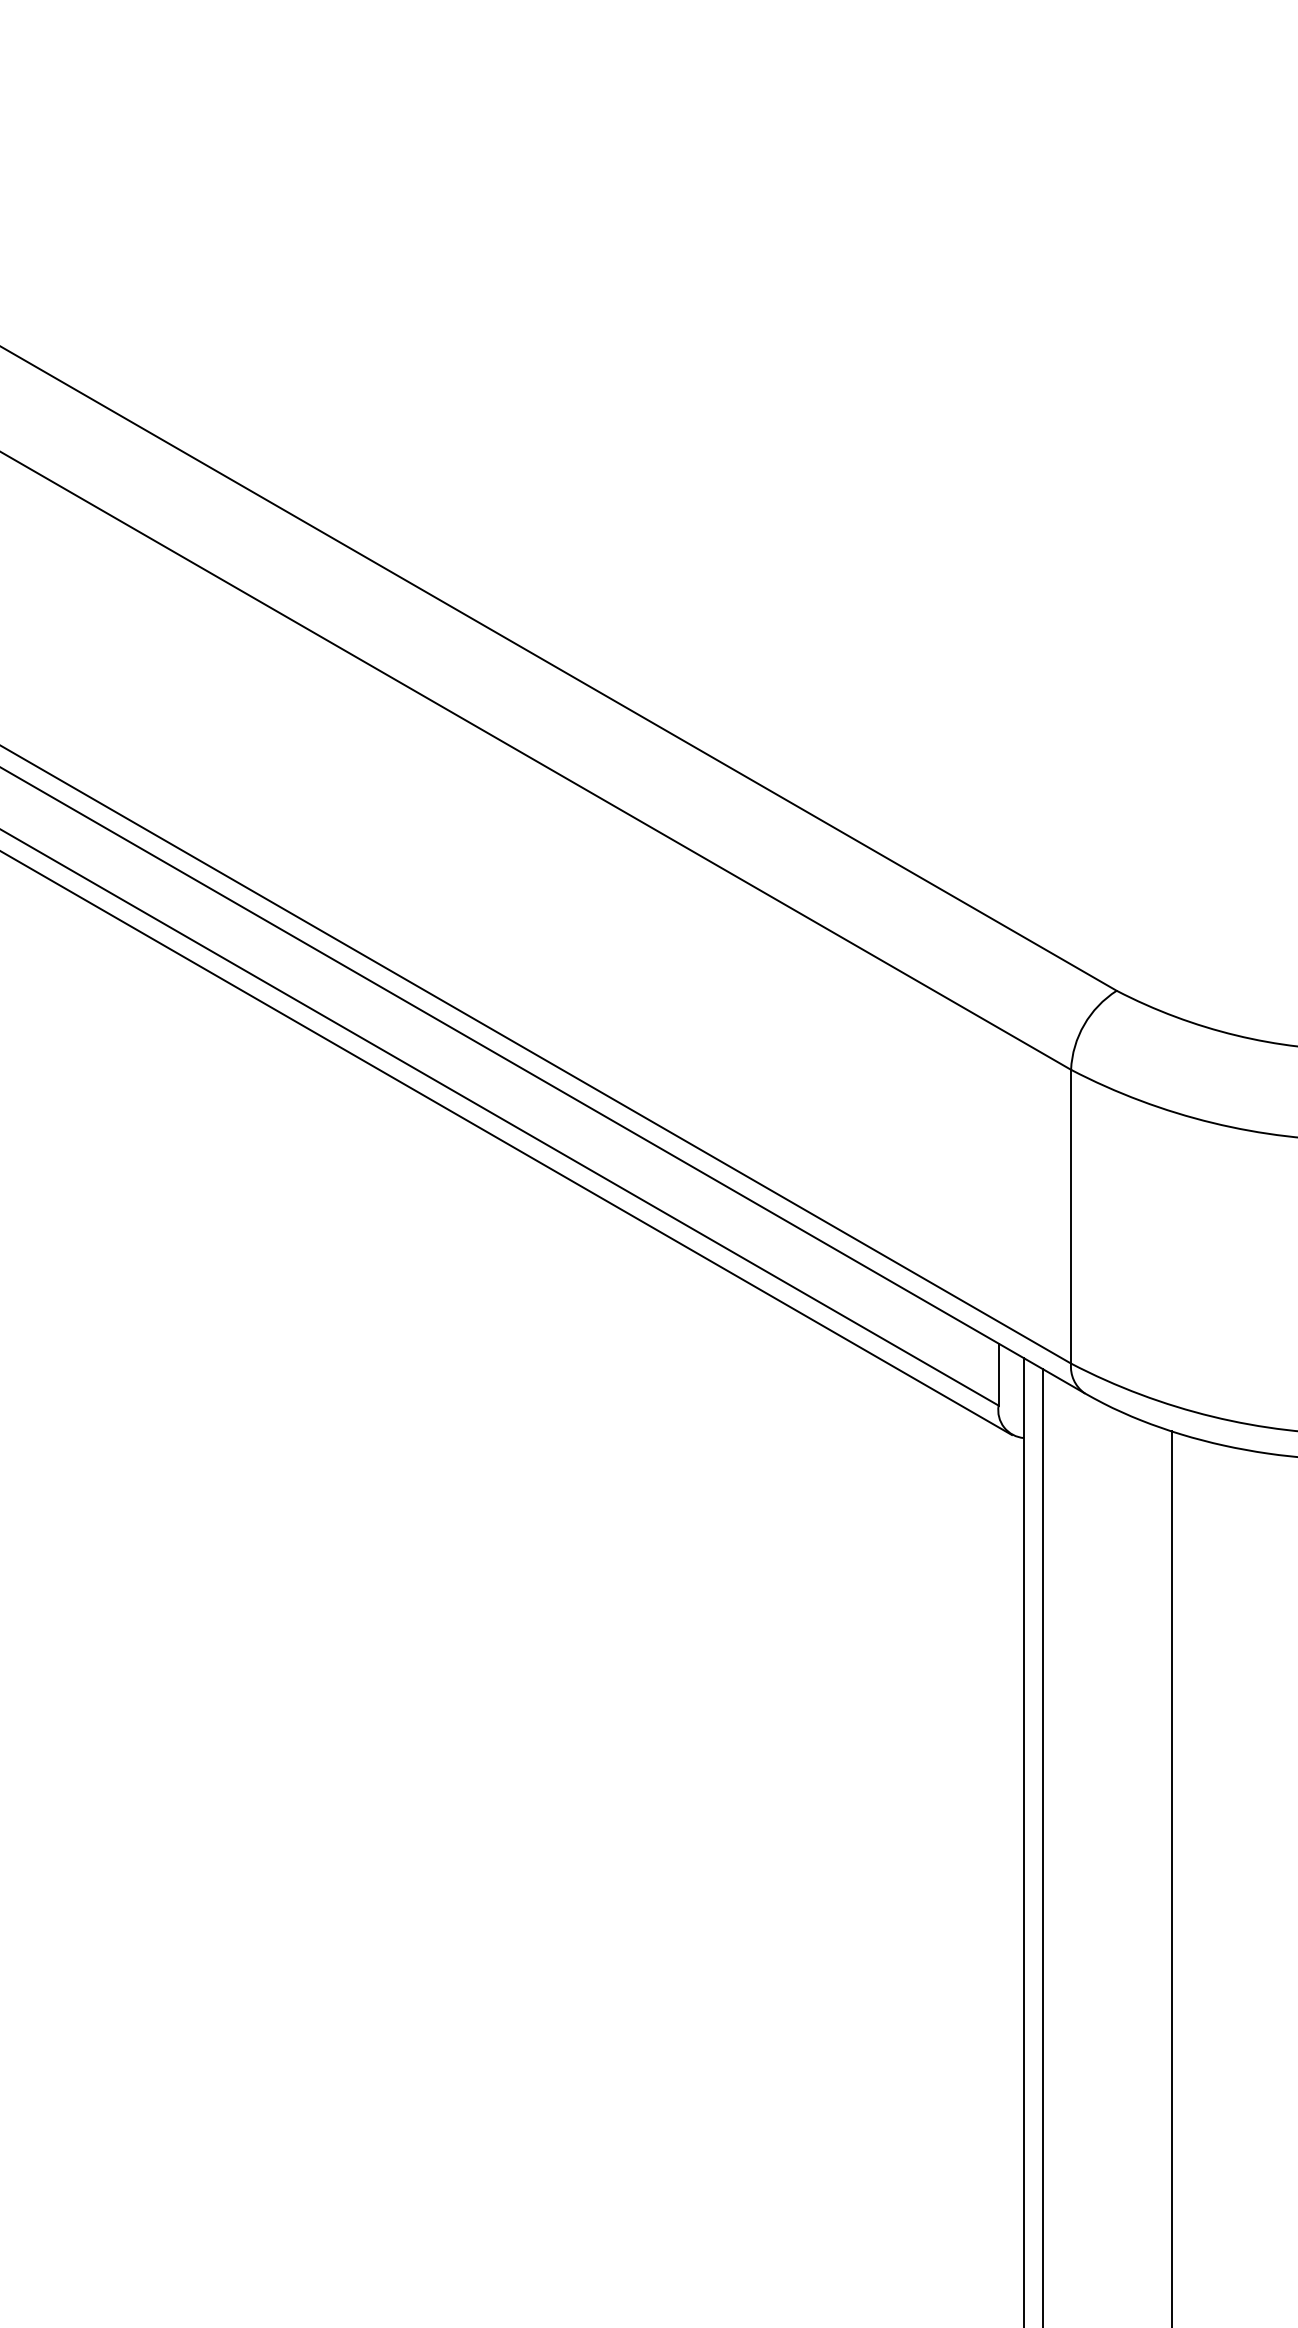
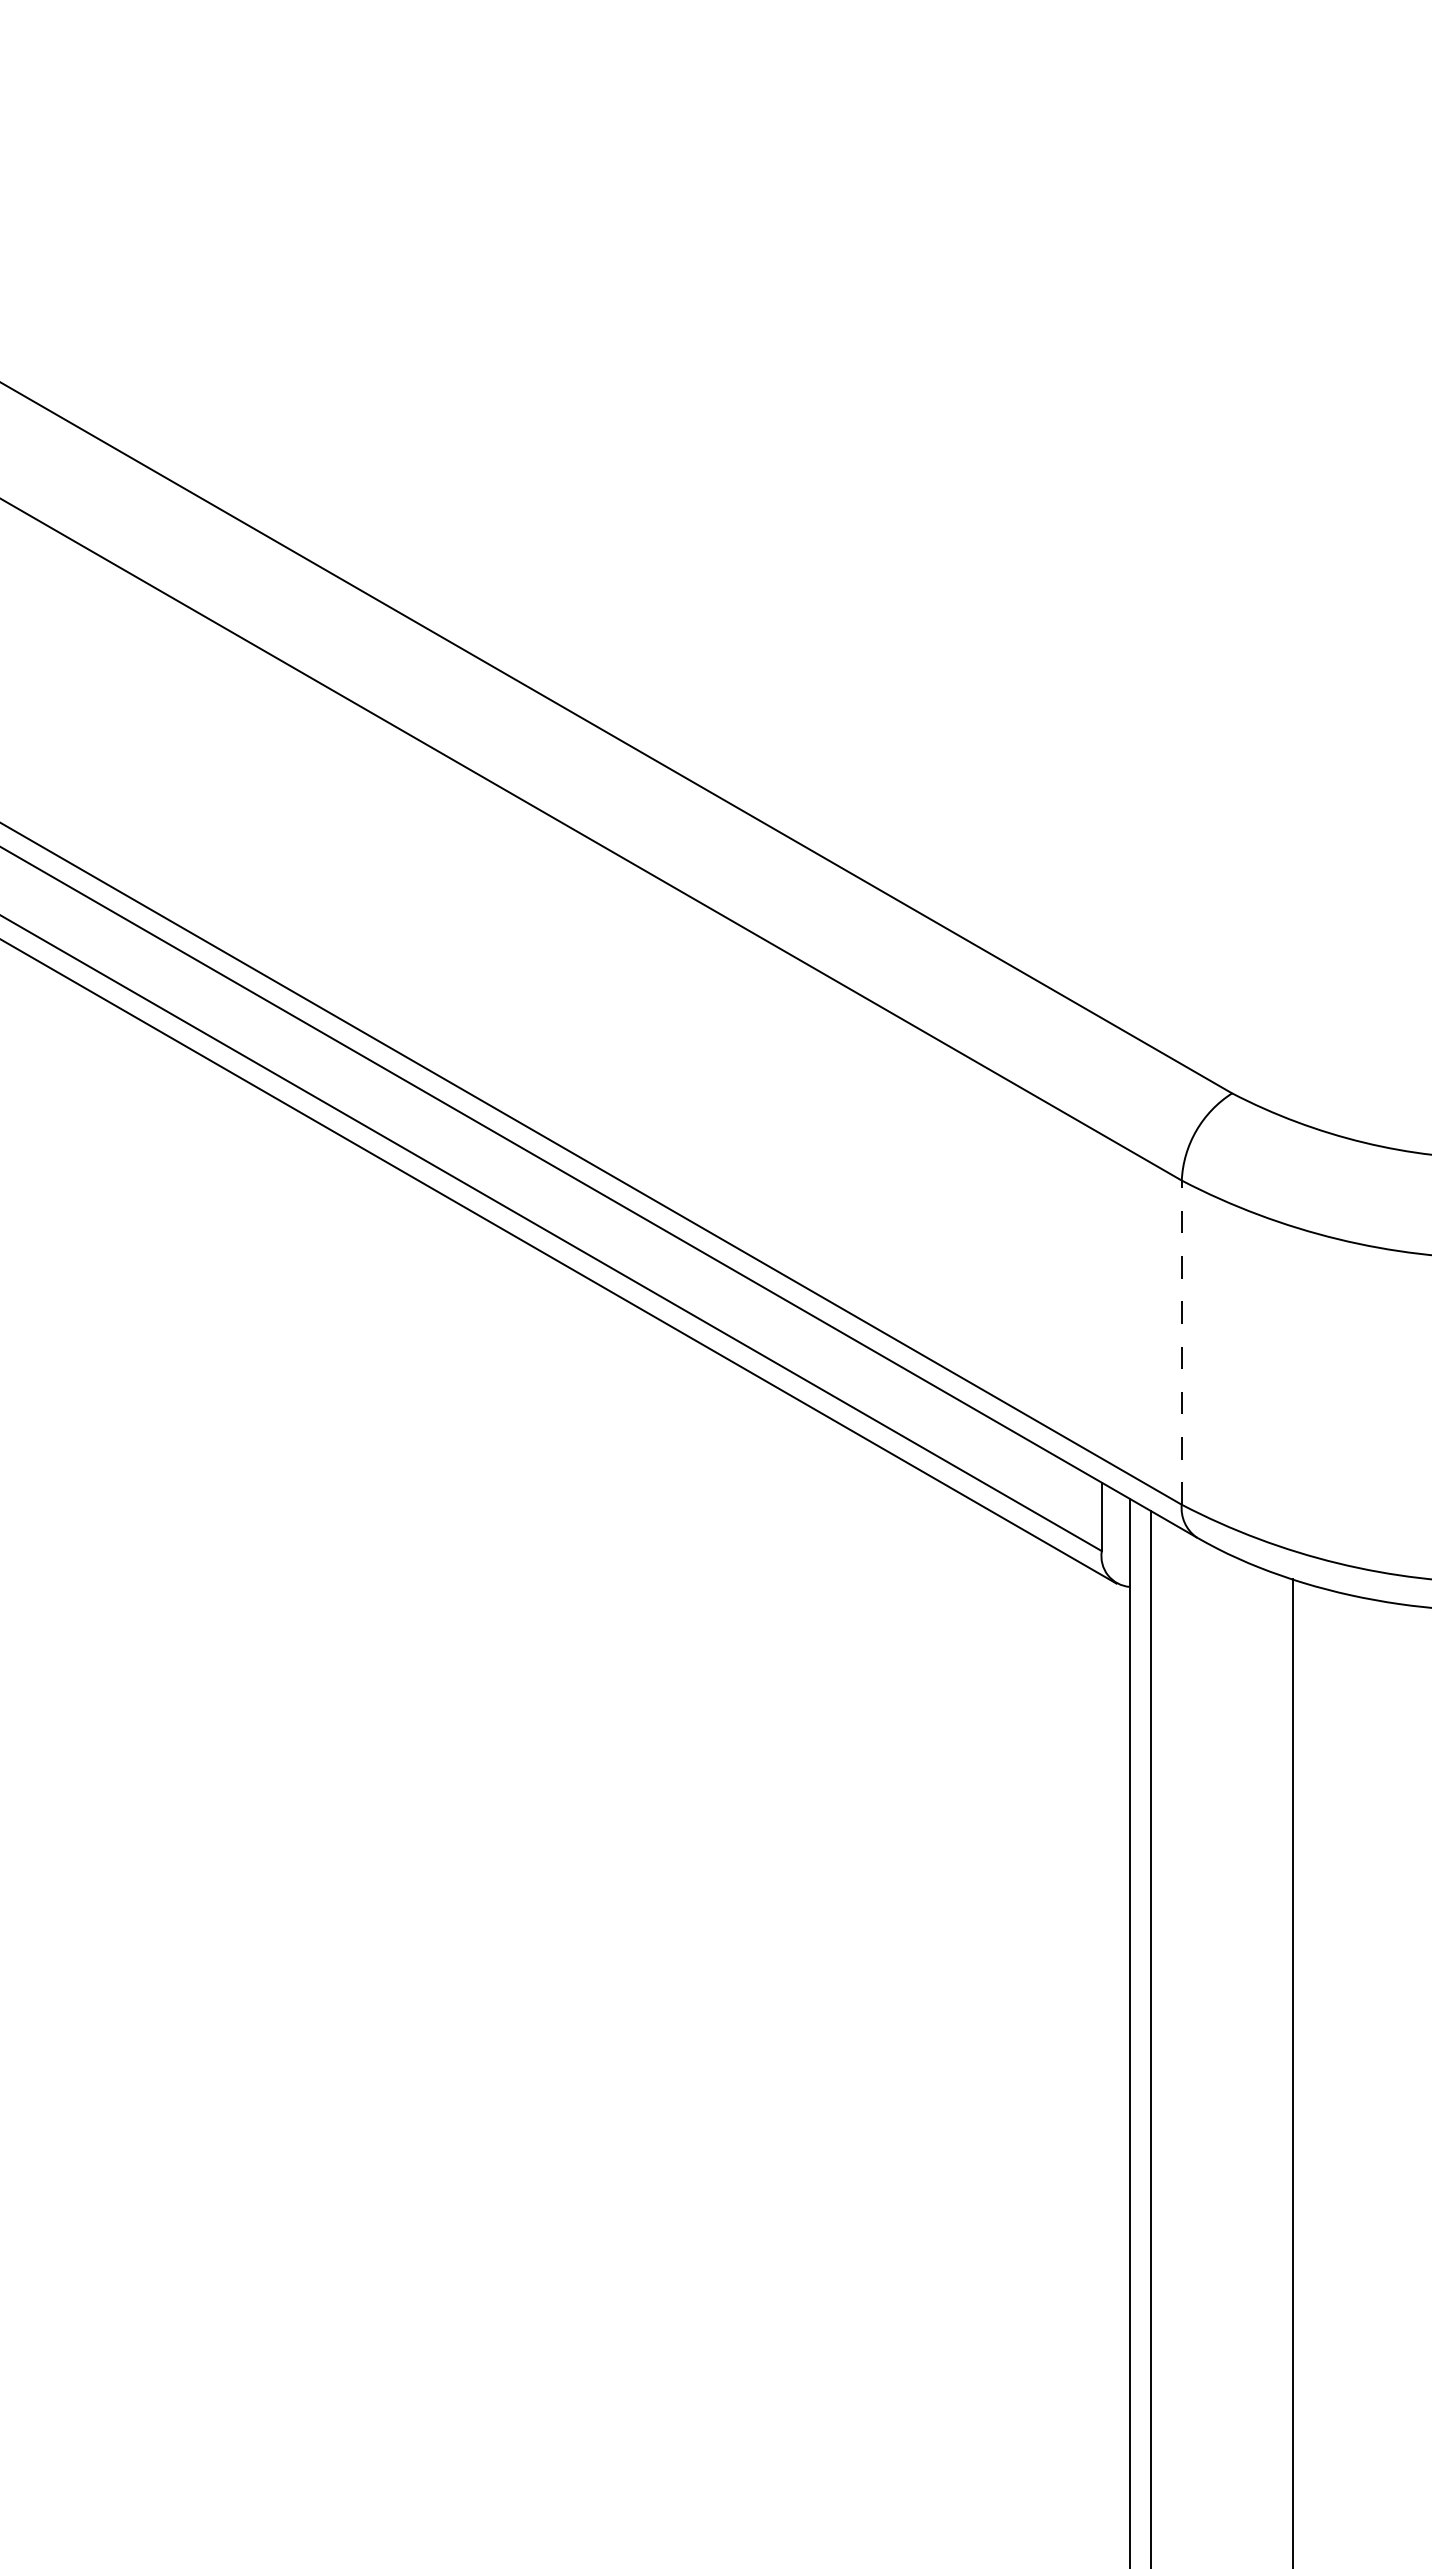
line: (1070, 1216) -> (1181, 1342), solid -> dashed

